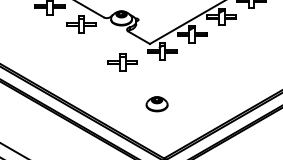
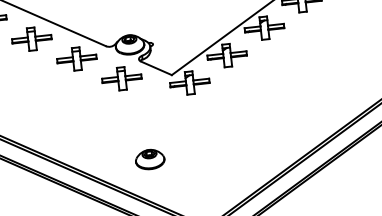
part: (122, 62) -> (121, 78), moved
part: (156, 104) -> (149, 159), moved

